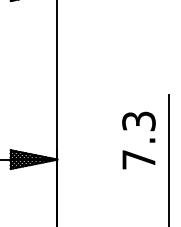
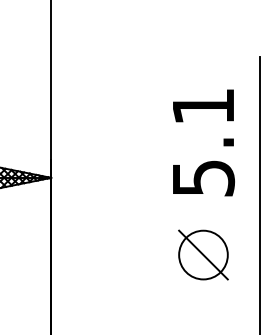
text: (138, 140) -> (202, 142), 7.3 -> 5.1
part: (138, 200) -> (202, 254), added

